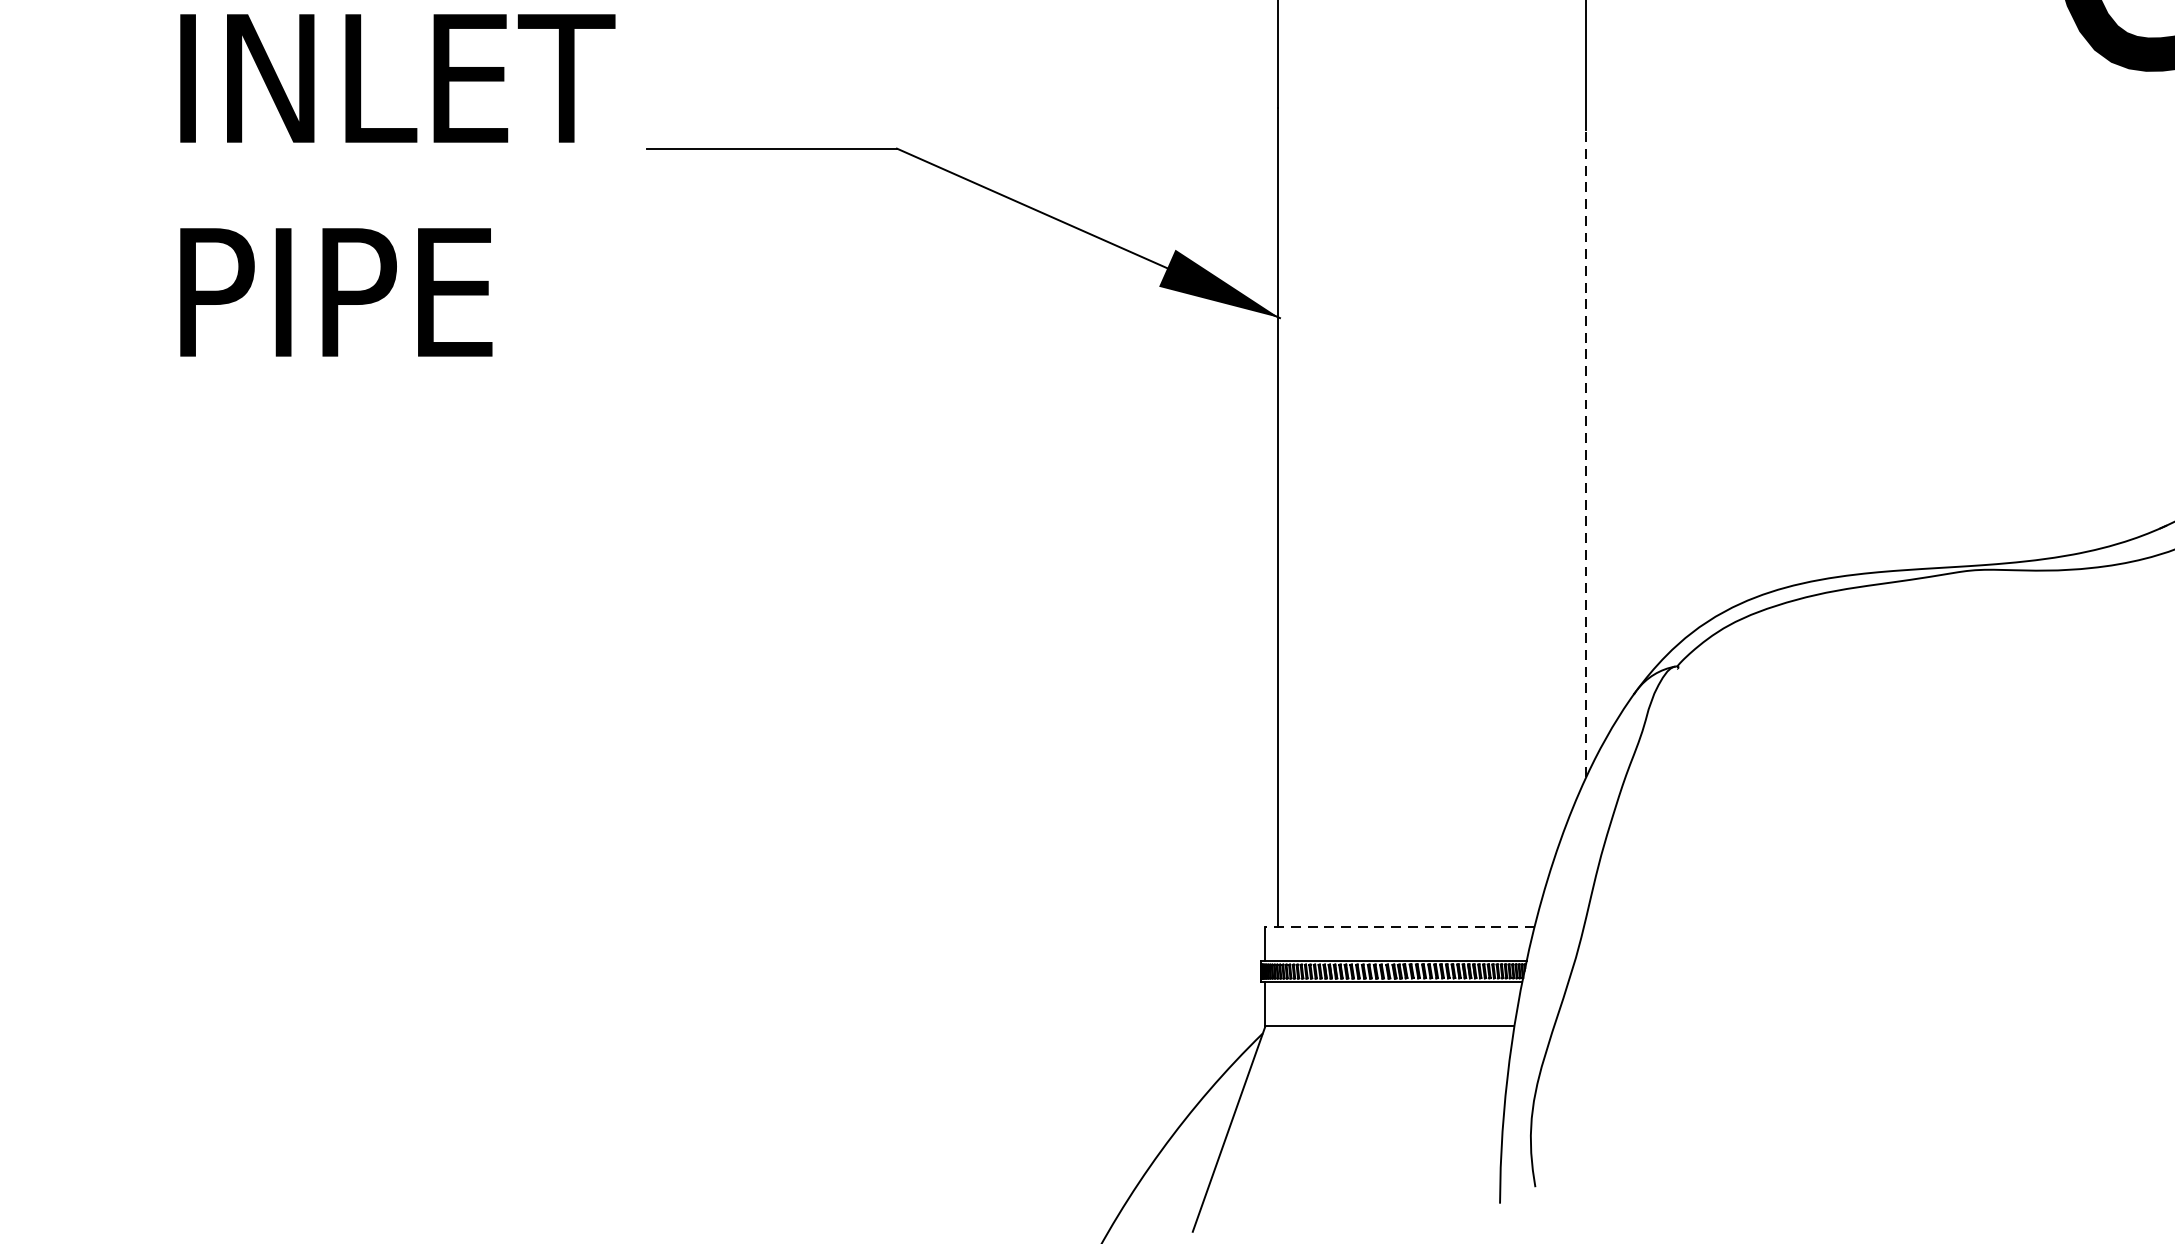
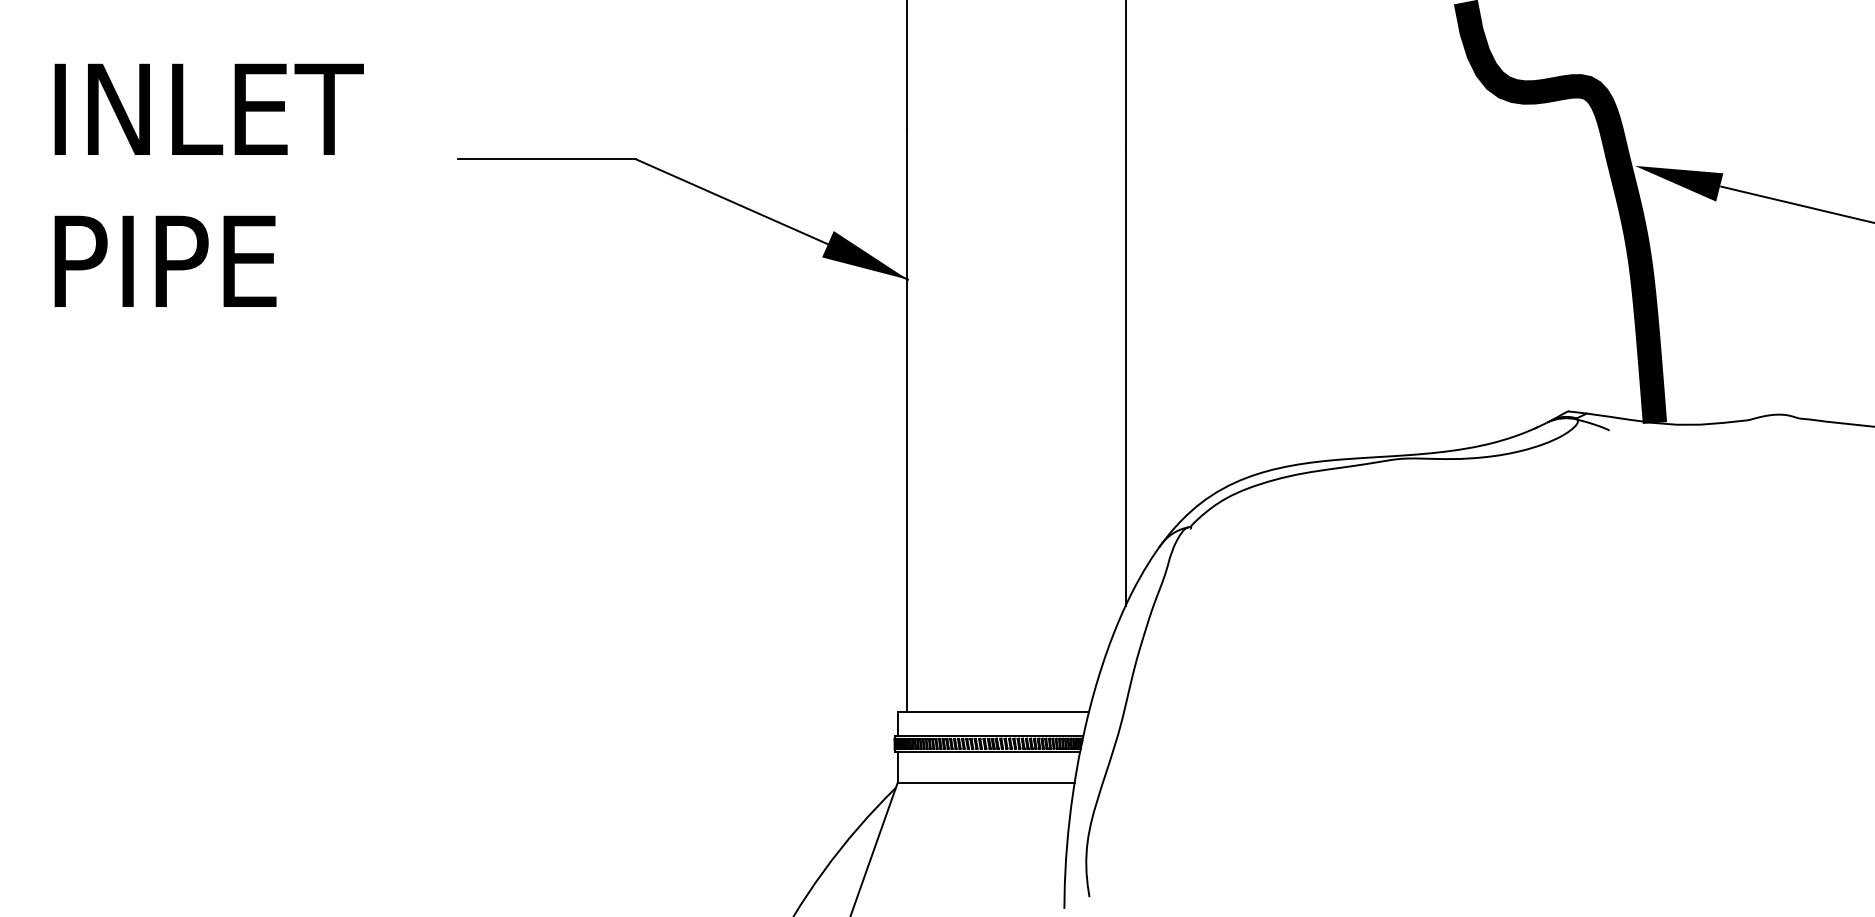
text: (396, 184) -> (208, 184), moved
line: (1586, 452) -> (1125, 375), dashed -> solid
line: (1400, 927) -> (993, 712), dashed -> solid

